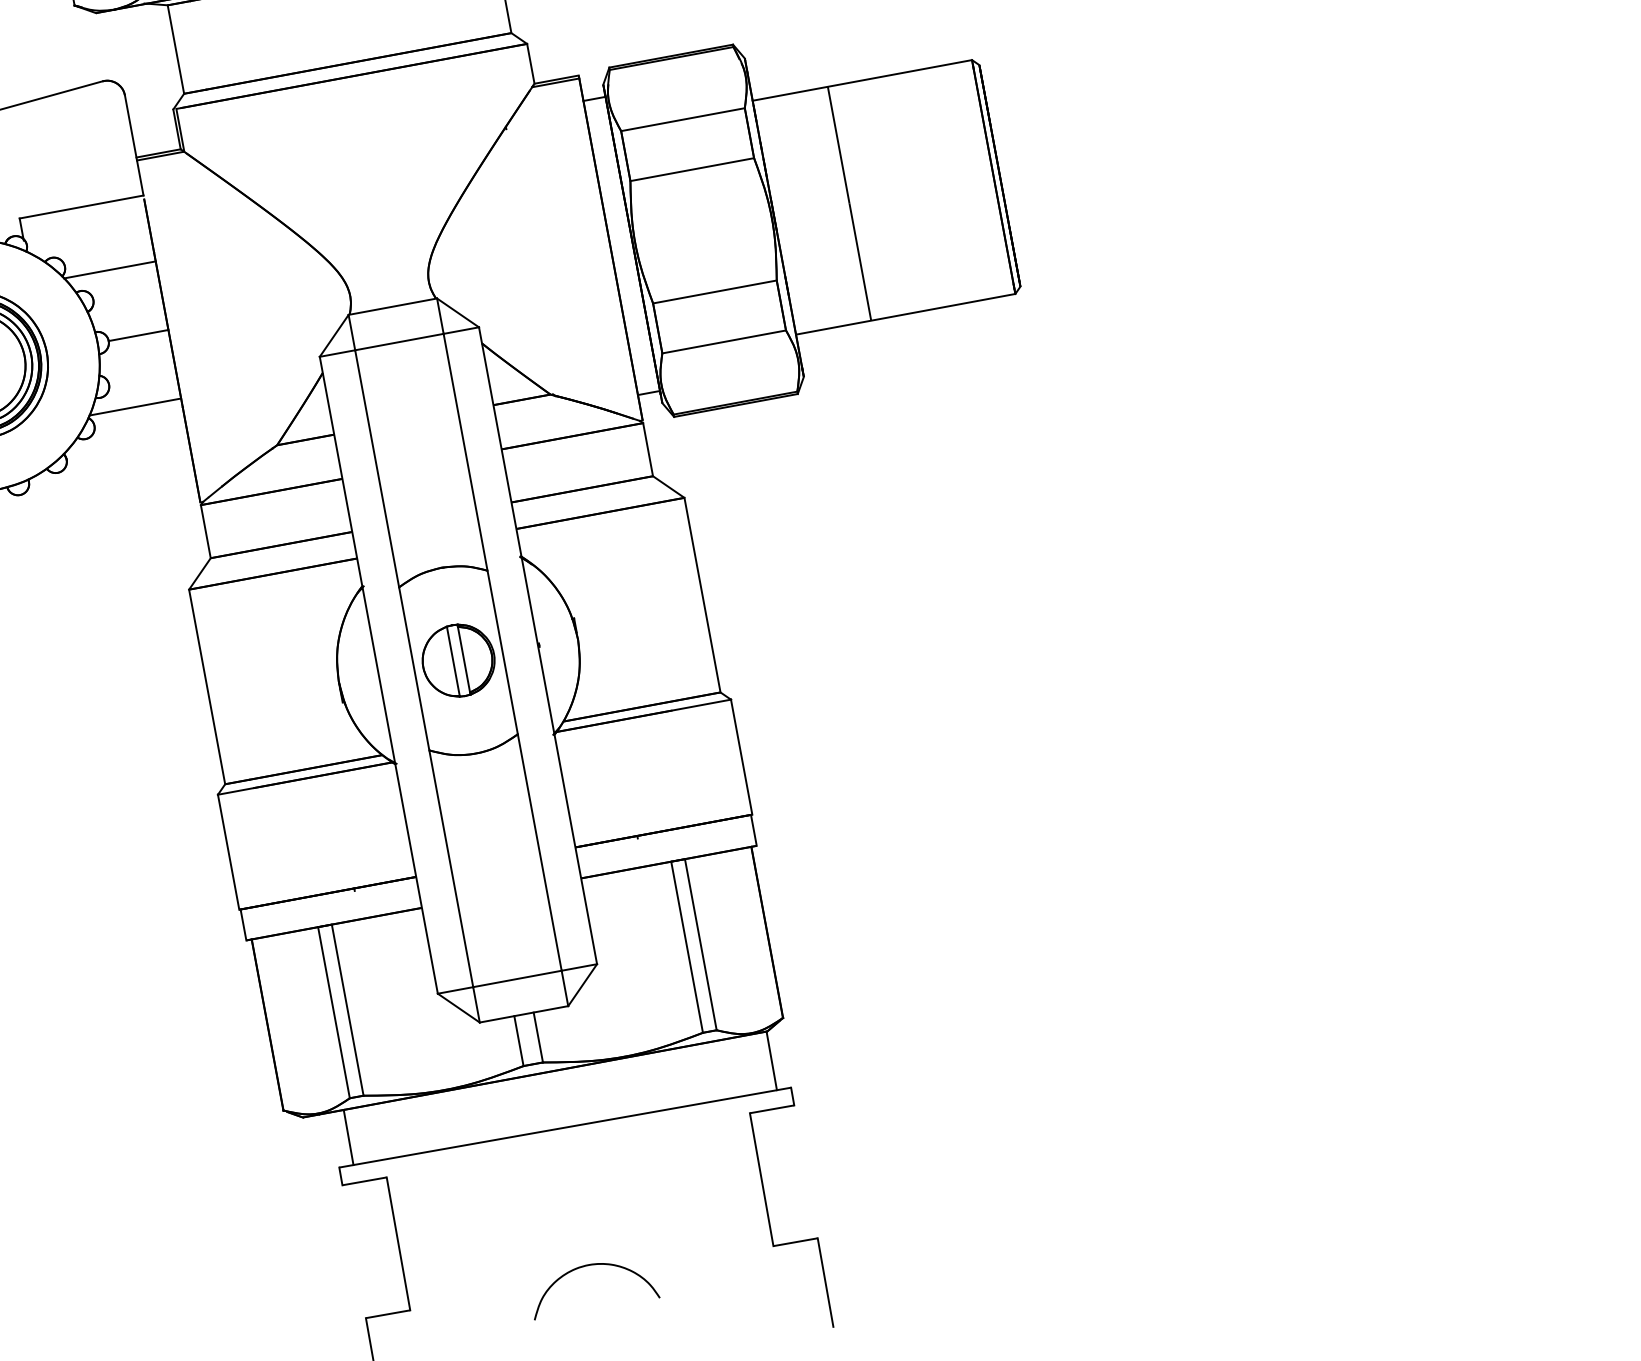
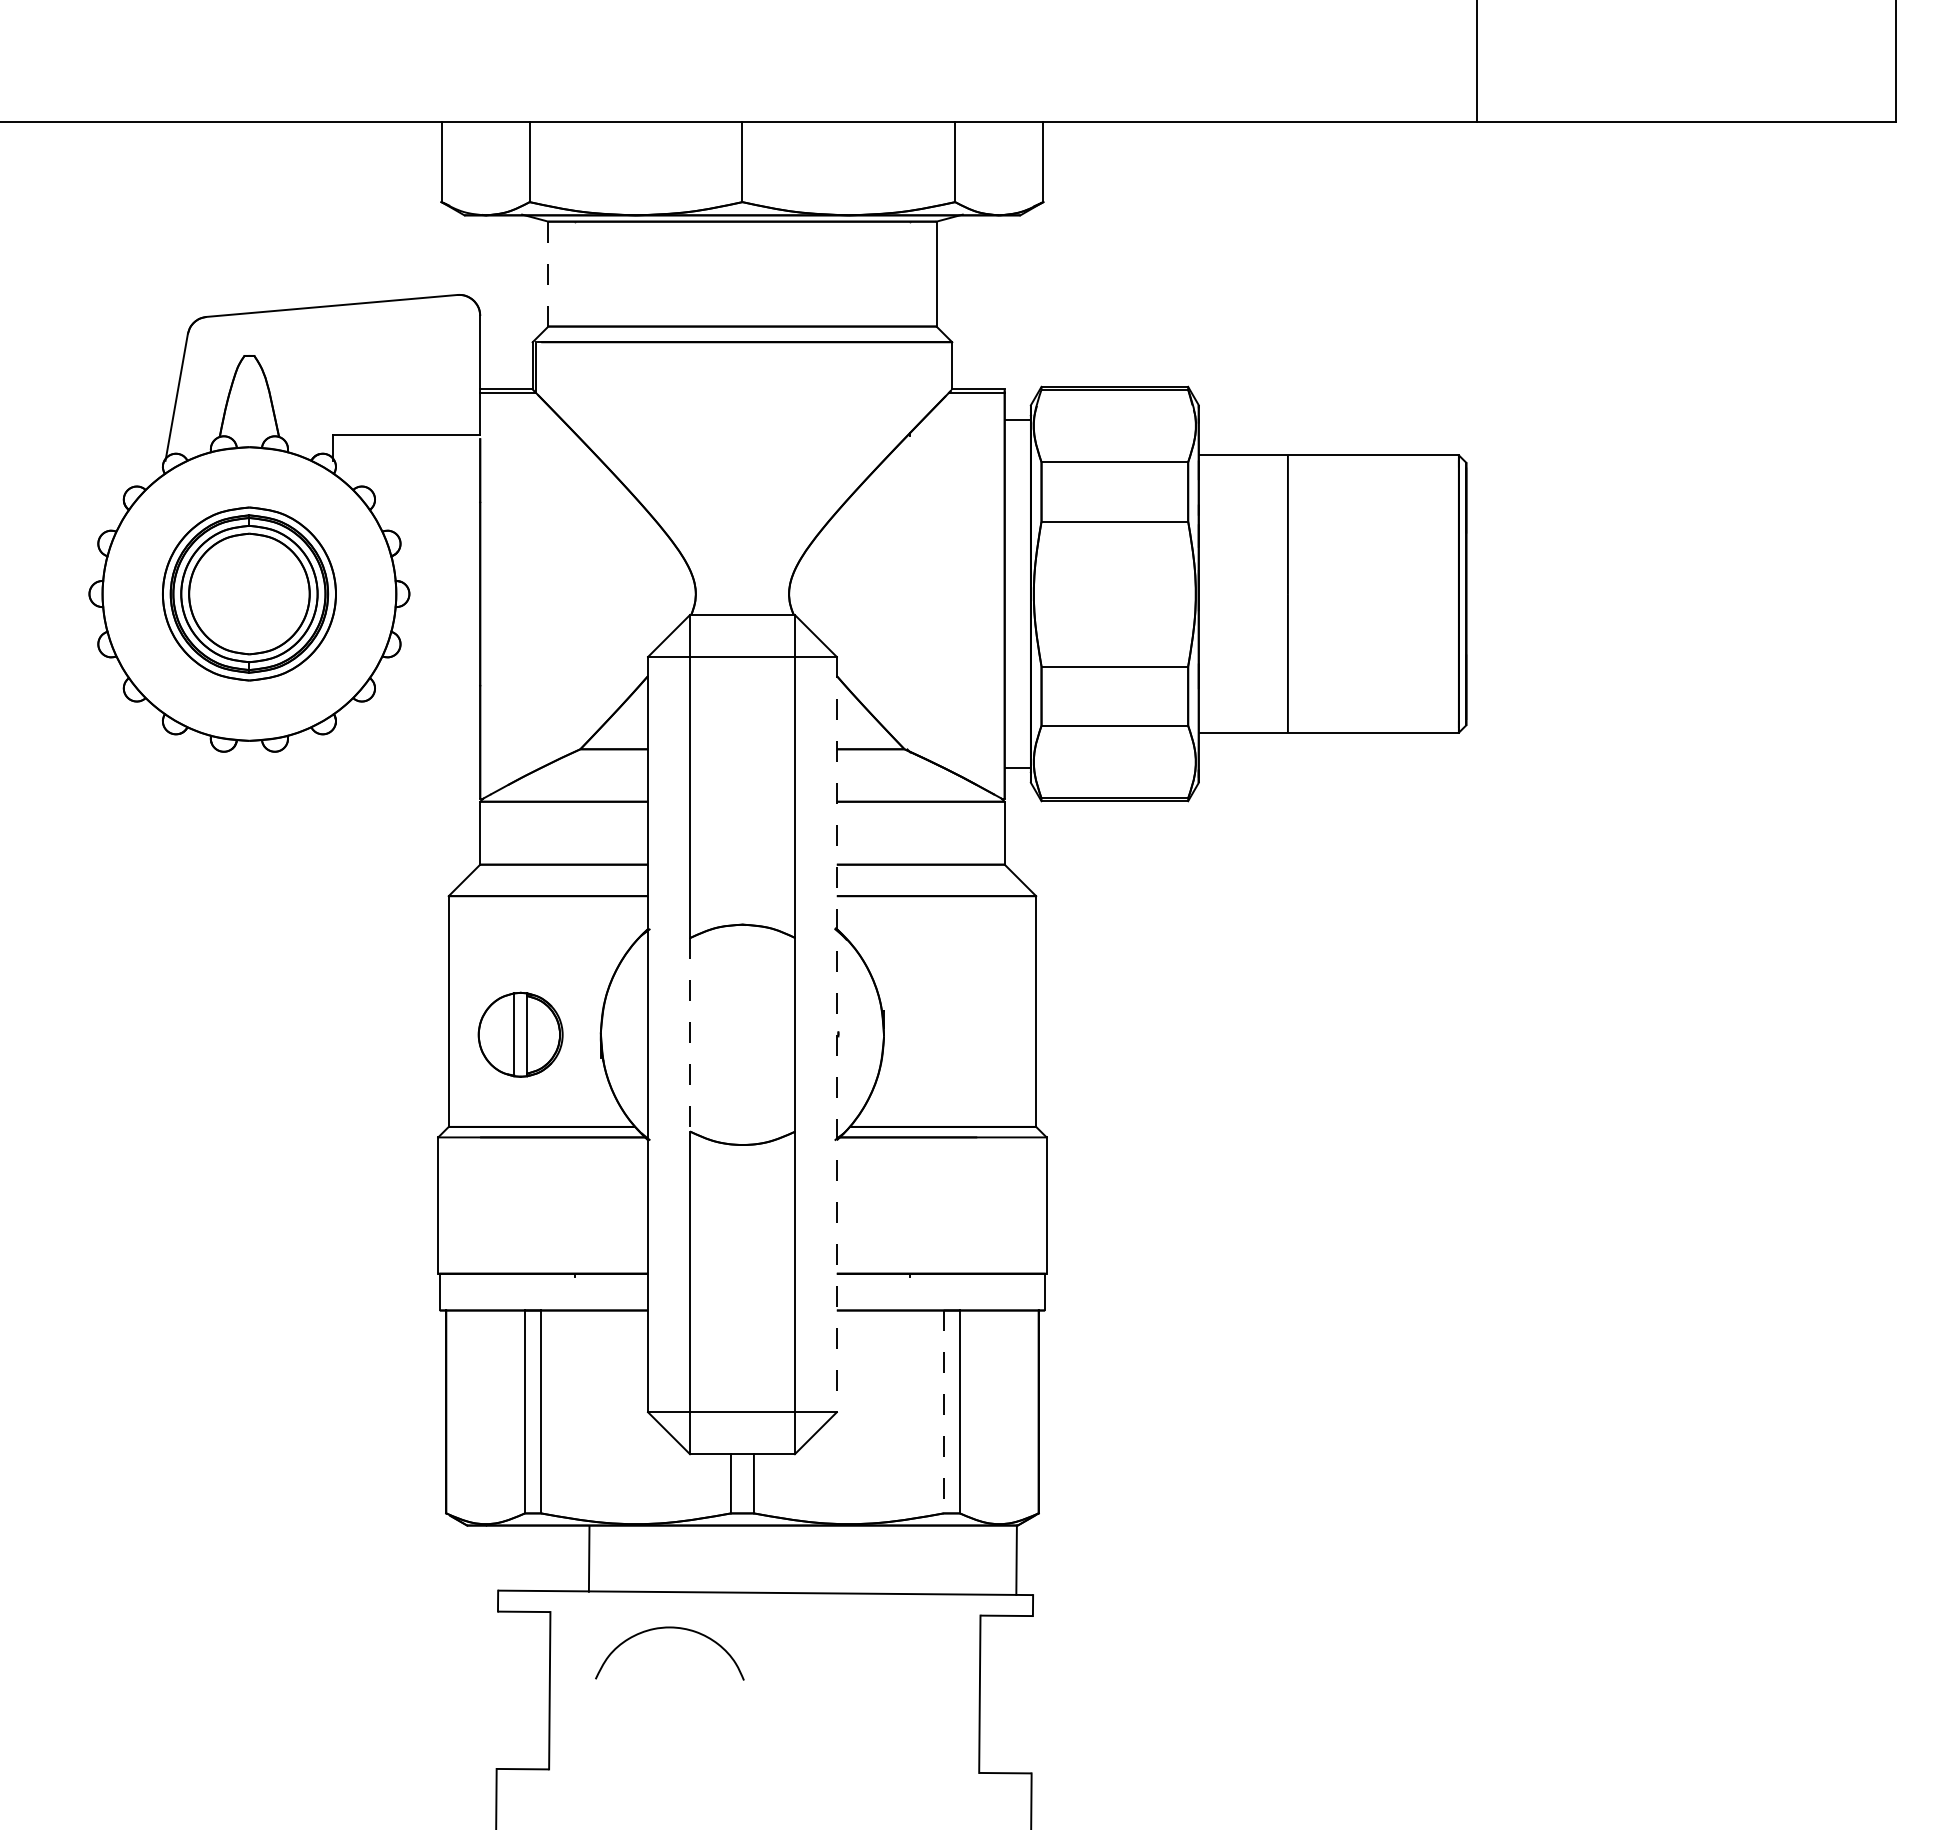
line: (175, 49) -> (548, 273), solid -> dashed
line: (109, 269) -> (425, 512), removed
line: (138, 335) -> (444, 594), removed
line: (135, 407) -> (425, 675), removed
line: (537, 645) -> (836, 1034), solid -> dashed
part: (458, 660) -> (520, 1034), moved
line: (414, 668) -> (690, 1034), solid -> dashed
line: (687, 947) -> (943, 1412), solid -> dashed
line: (347, 1137) -> (588, 1558), moved
curve: (588, 1265) -> (669, 1628), moved

